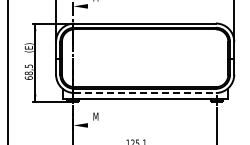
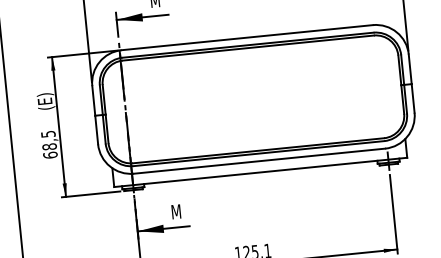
line: (87, 6) -> (141, 17), added
line: (145, 93) -> (260, 161), dashed -> solid
line: (87, 125) -> (162, 229), added

